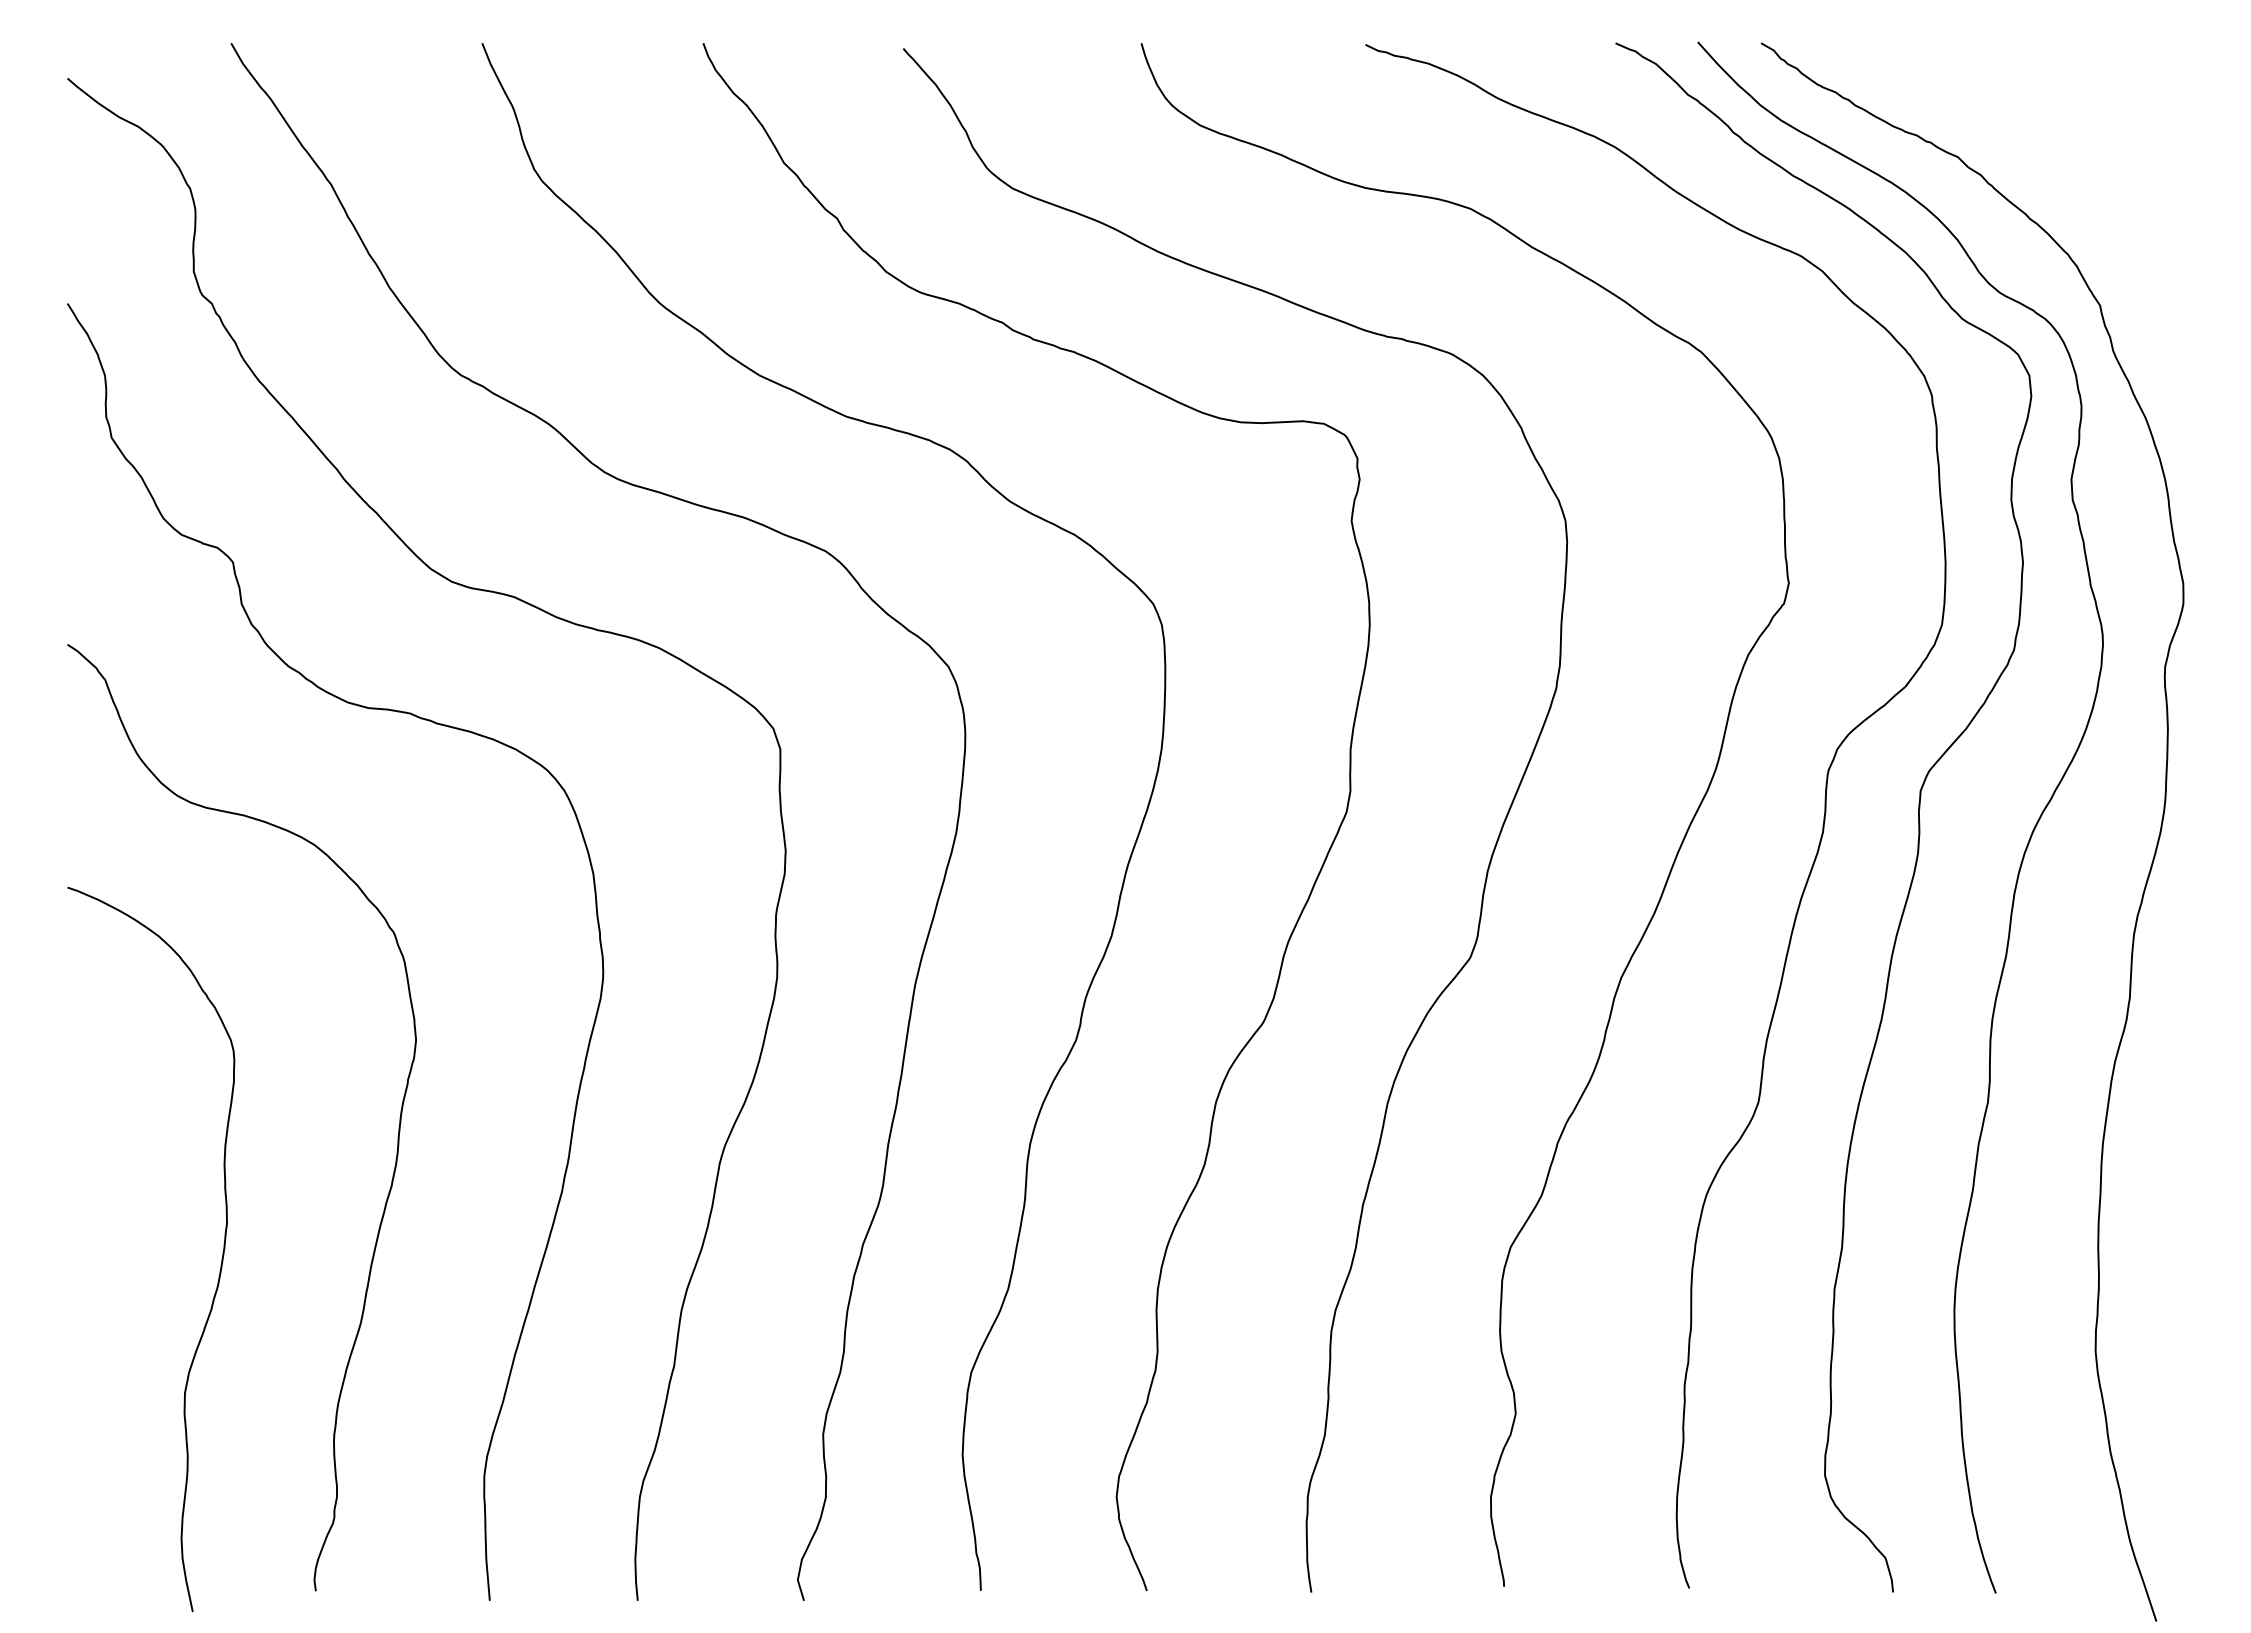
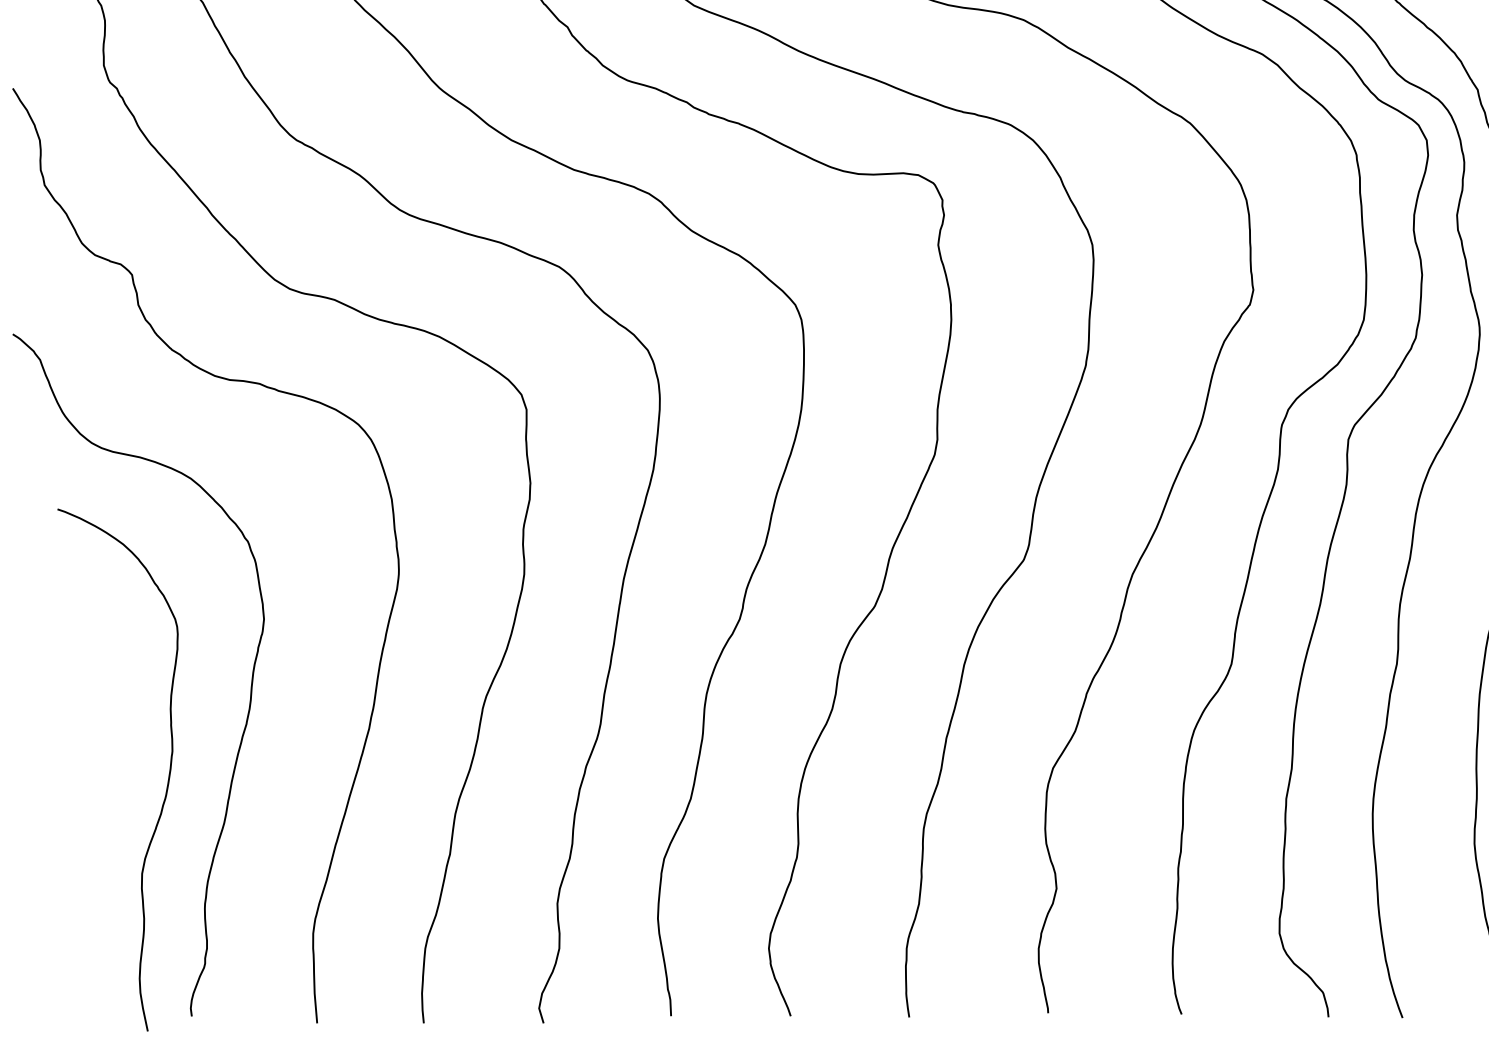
curve: (221, 1258) -> (168, 776), moved

